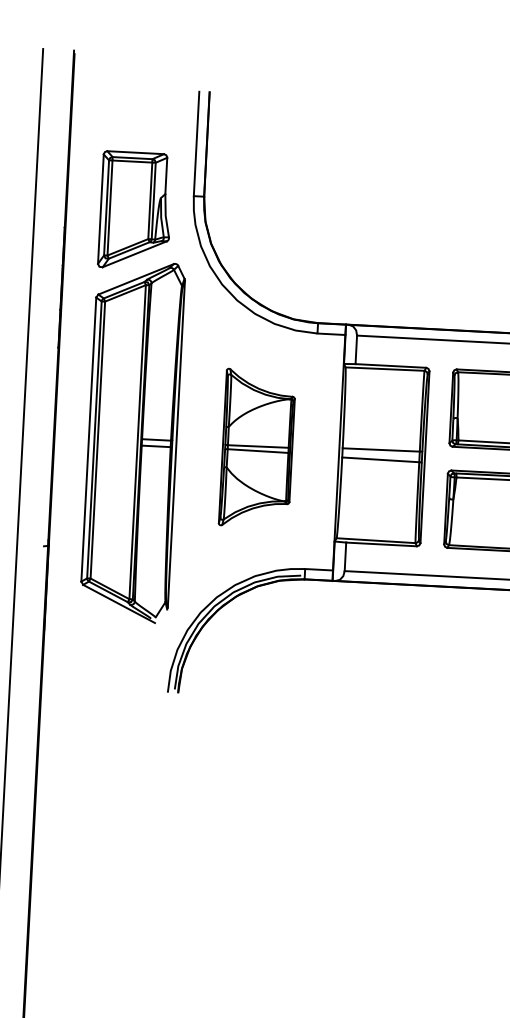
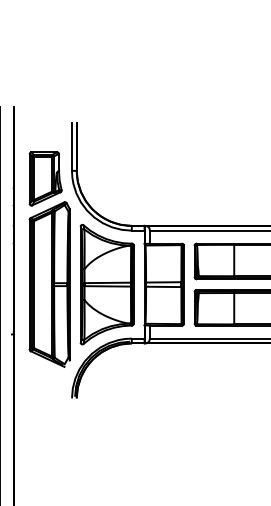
part: (256, 448) -> (106, 284), size x1.67

